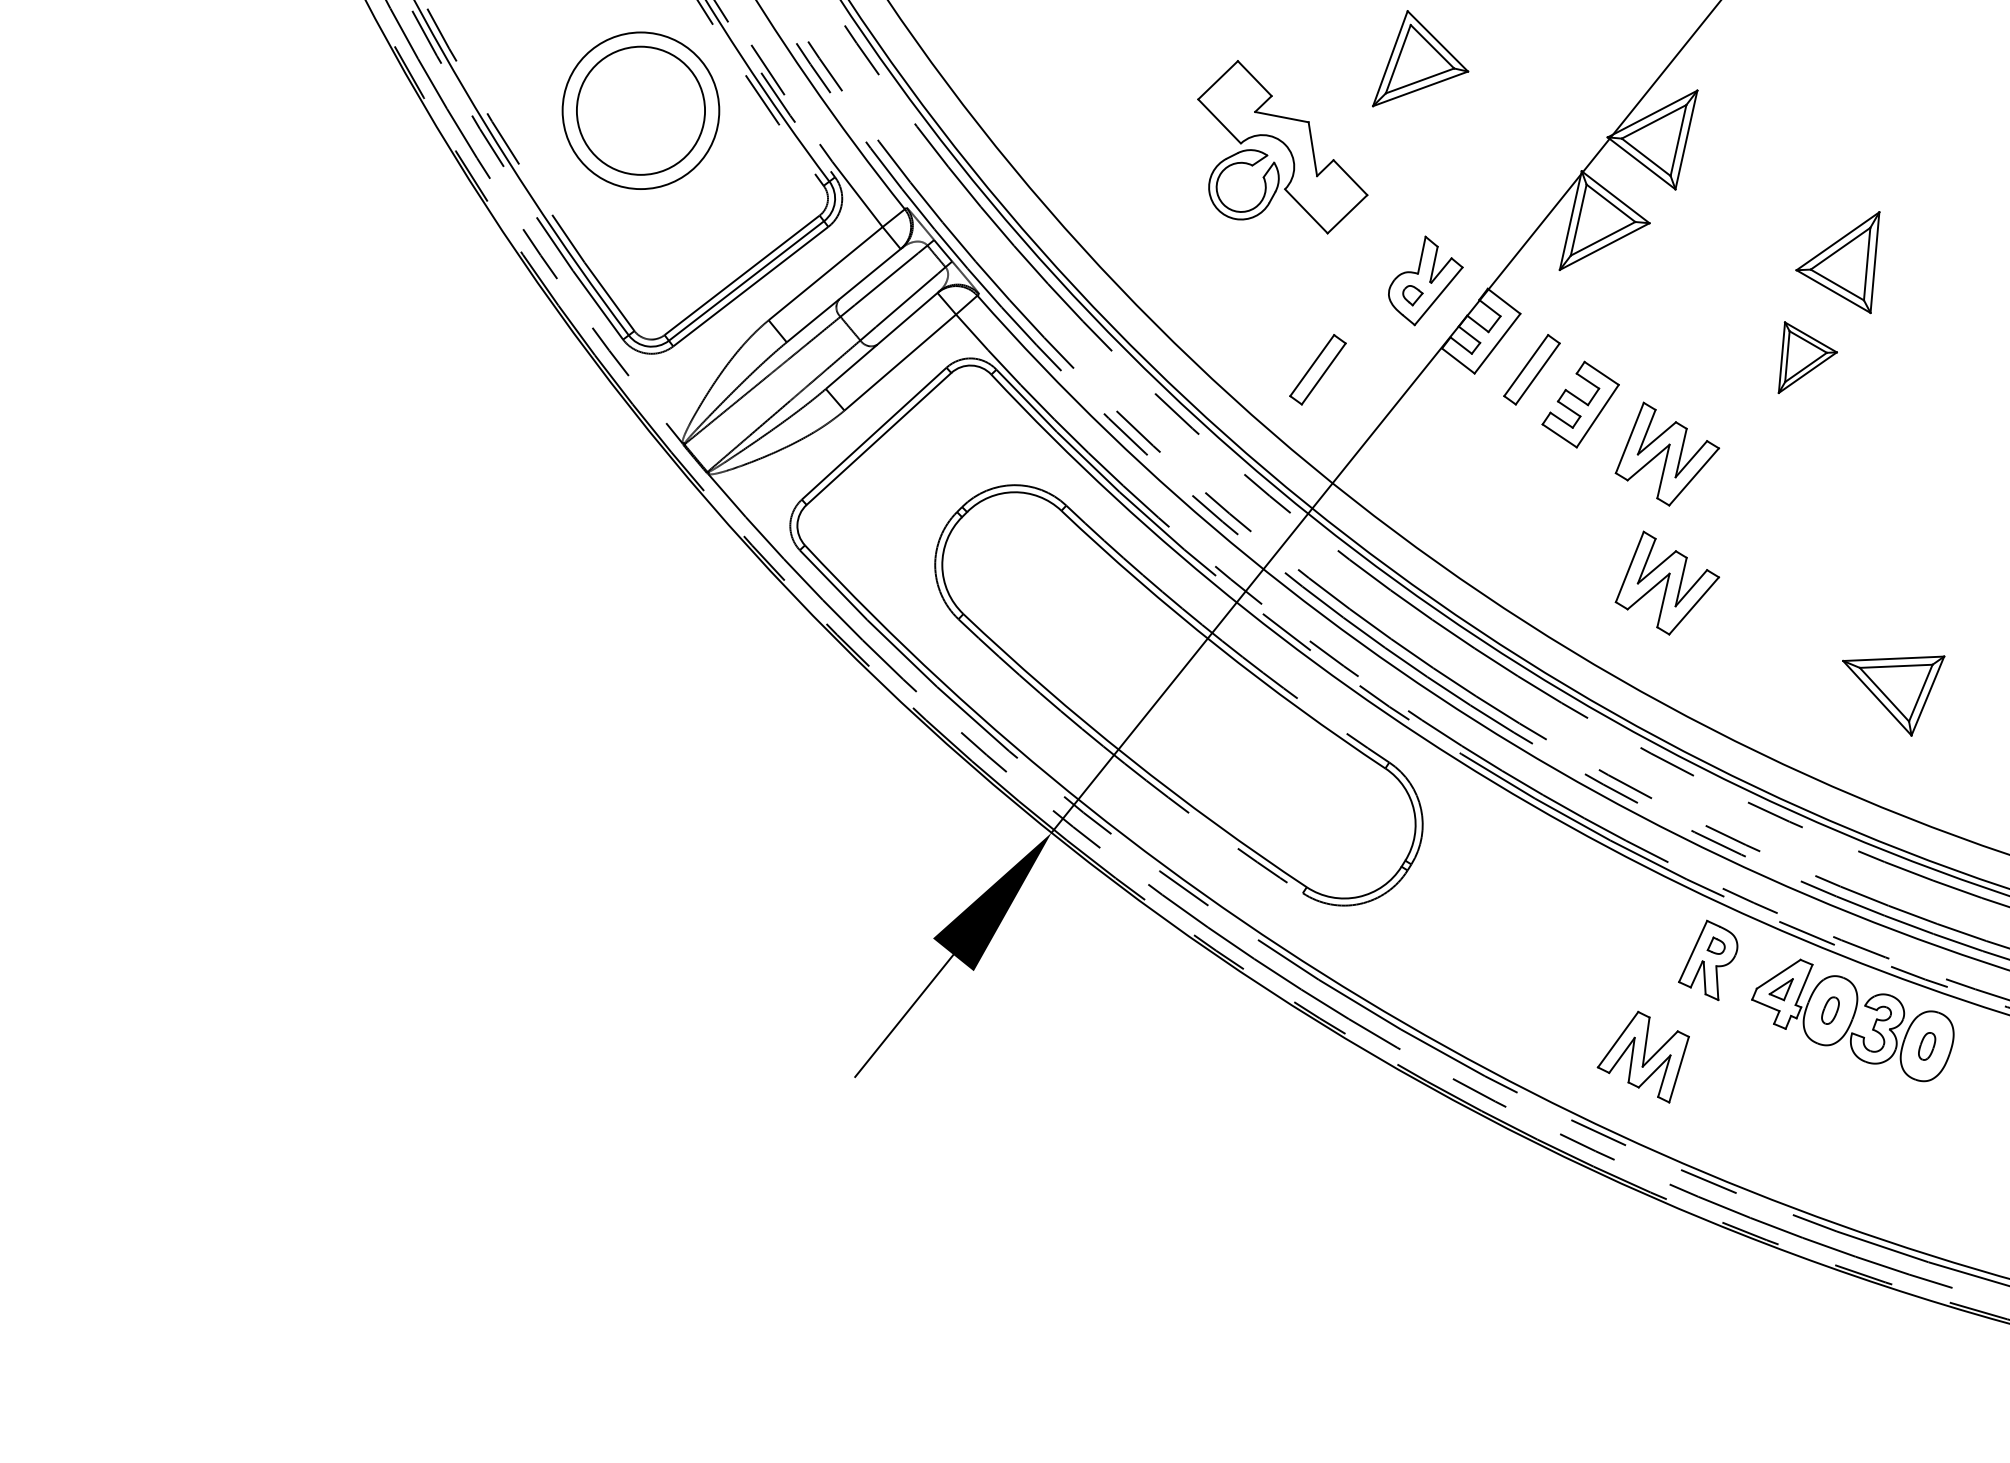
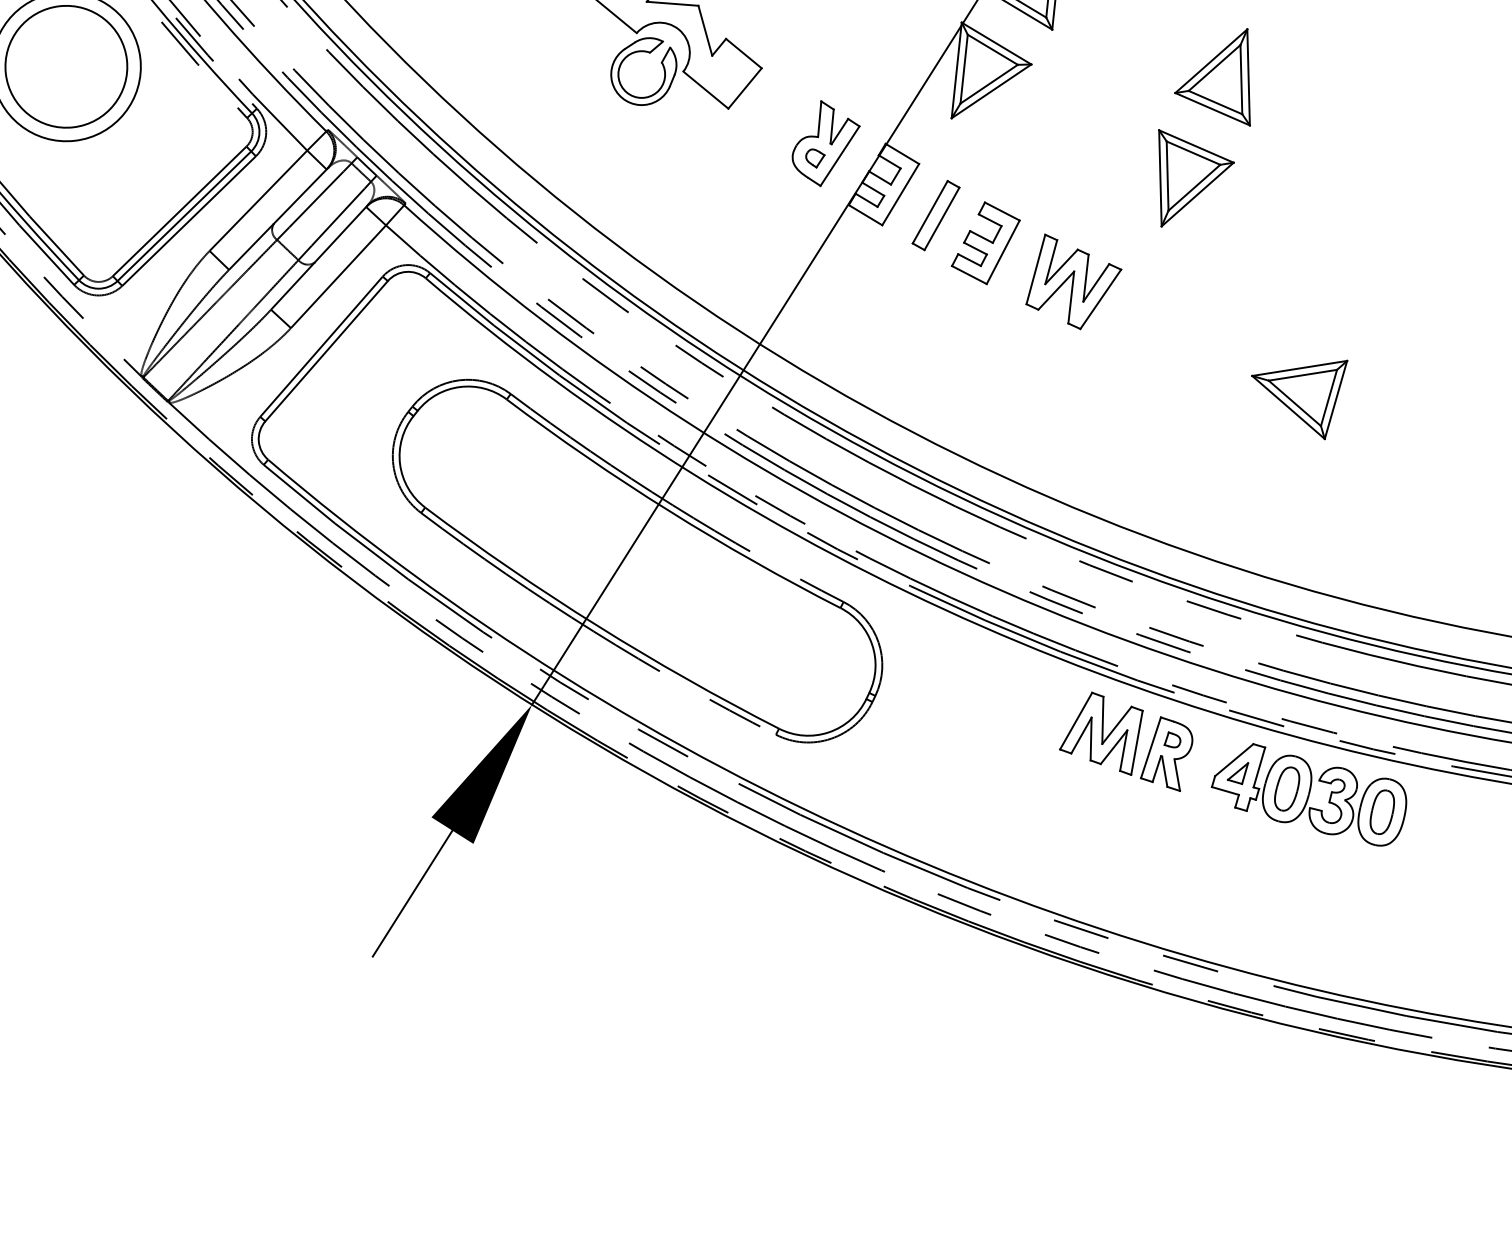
part: (1807, 357) -> (1195, 174), size x1.43
part: (1317, 369) -> (733, 238), removed
part: (1667, 582) -> (1087, 401), removed
part: (1893, 695) -> (1303, 403), moved
part: (1830, 1010) -> (1287, 788), size x1.67
part: (1926, 1046) -> (1381, 812), size x1.67
part: (1642, 1056) -> (1100, 734), moved

